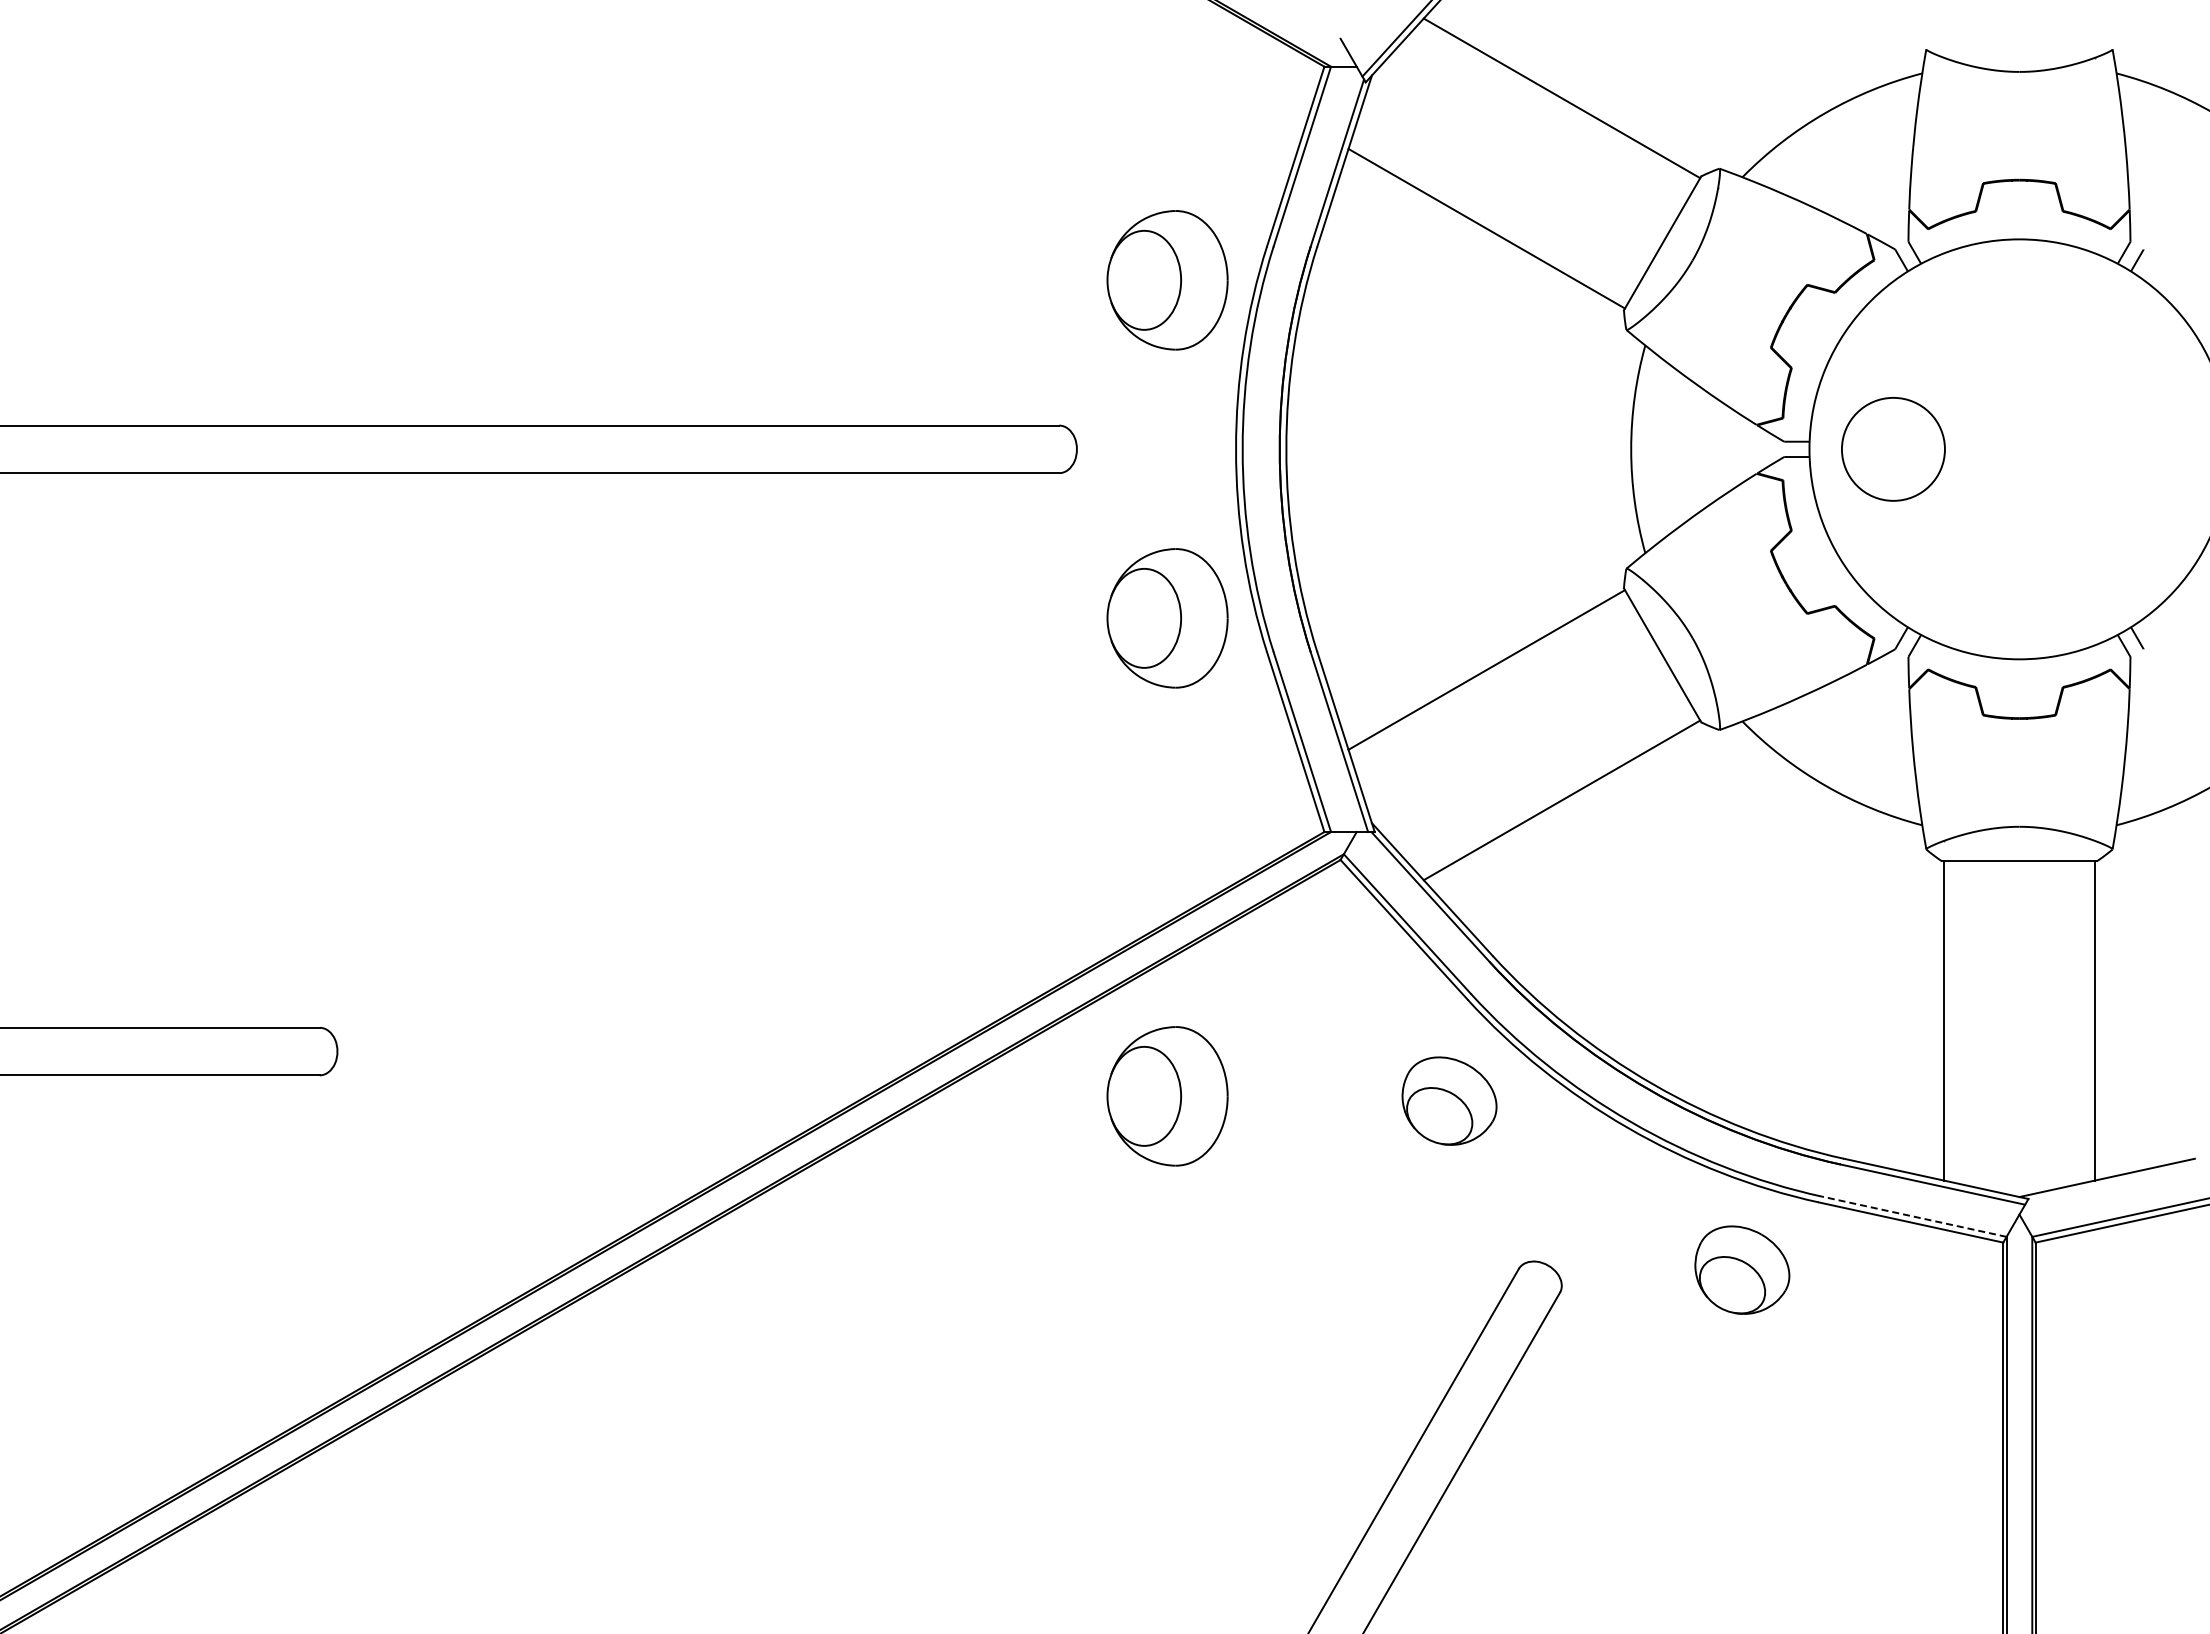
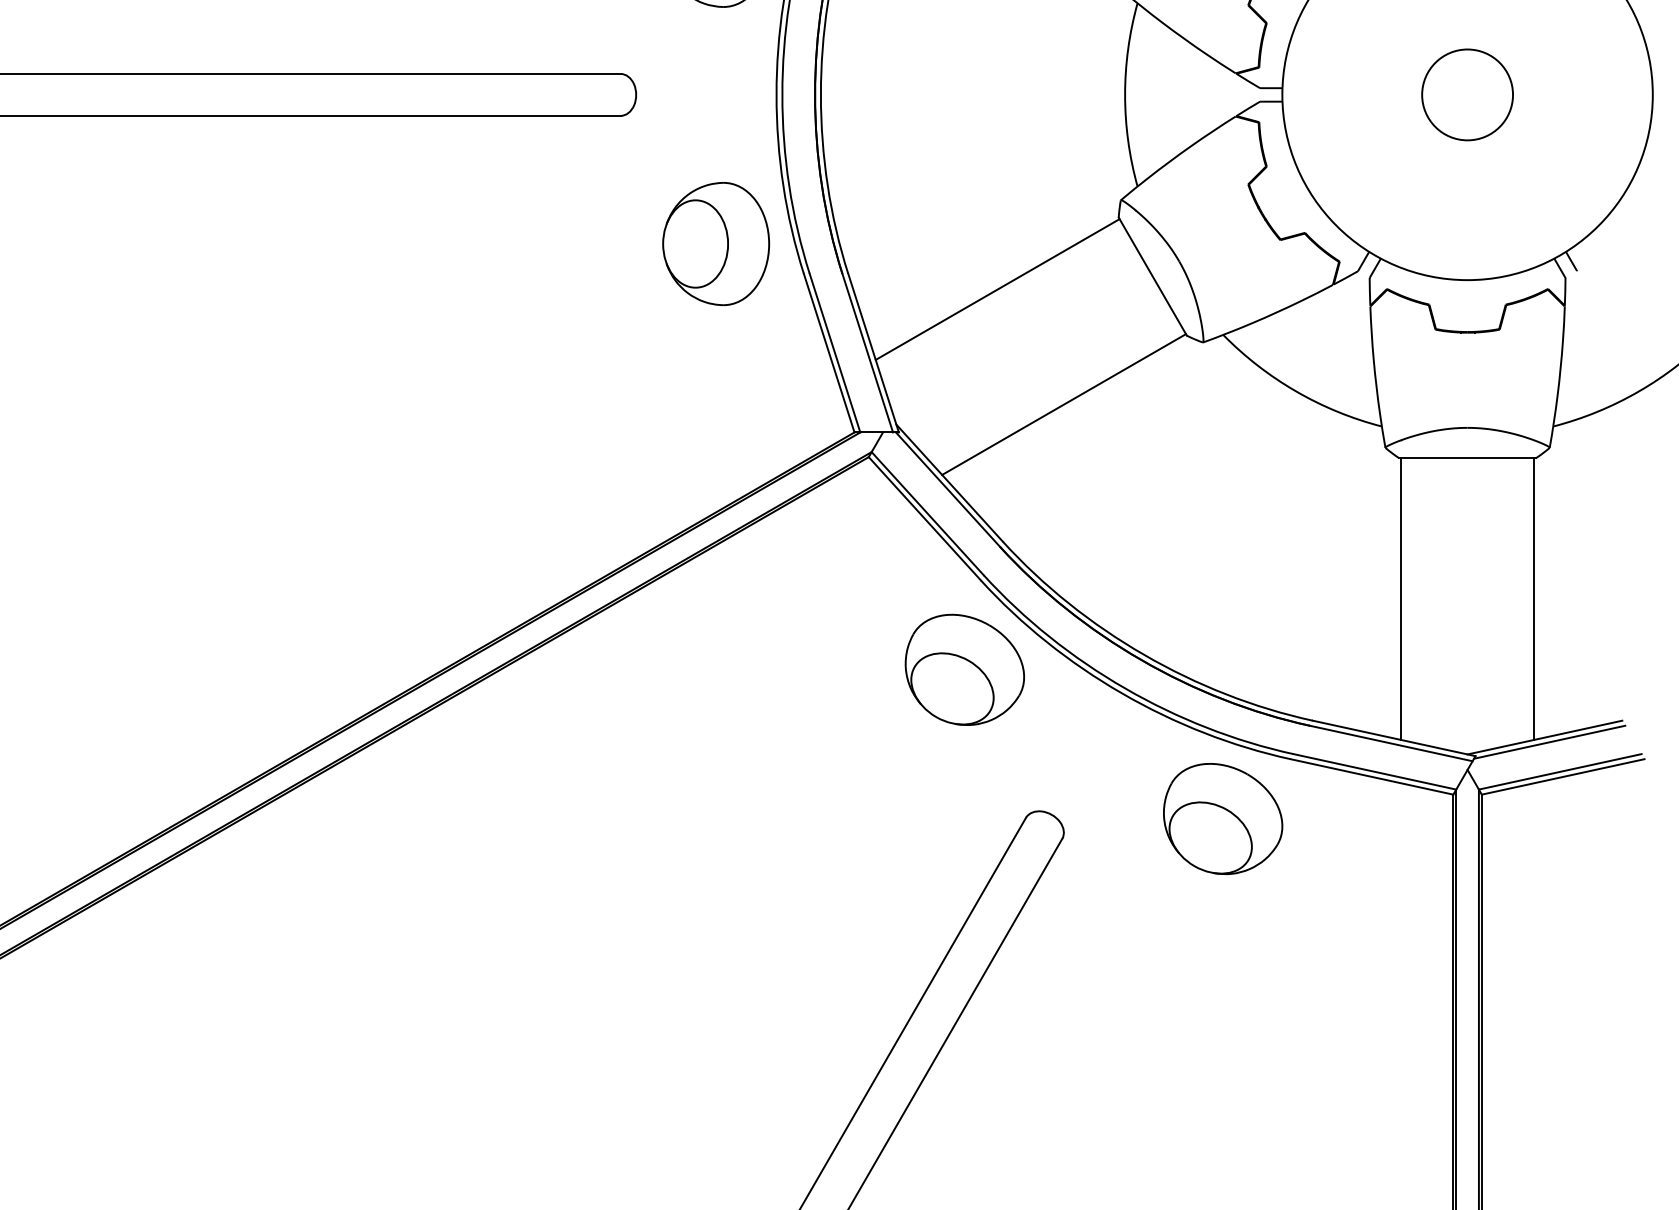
circle: (1893, 449) -> (1467, 95), moved
part: (1167, 1096) -> (716, 665), removed
part: (1449, 1100) -> (964, 669), size x1.43
line: (2112, 1182) -> (1549, 741), added
line: (1913, 1216) -> (1374, 771), dashed -> solid
part: (1742, 1269) -> (1223, 818), size x1.43

